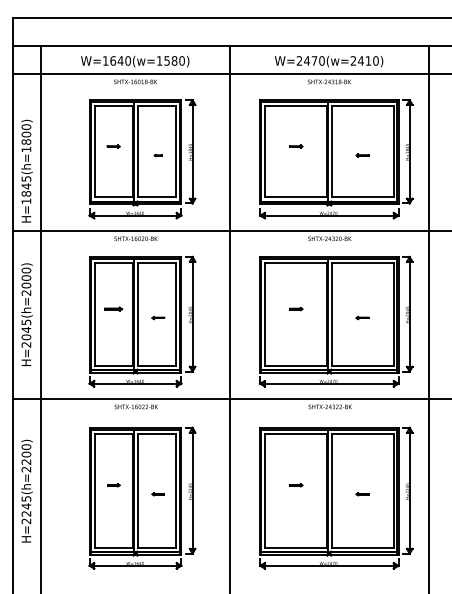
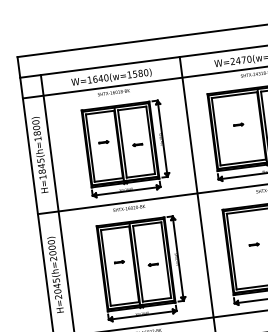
part: (158, 155) -> (137, 144), size x1.67
text: (26, 170) -> (40, 154), moved
part: (113, 308) -> (119, 261), size x0.71

